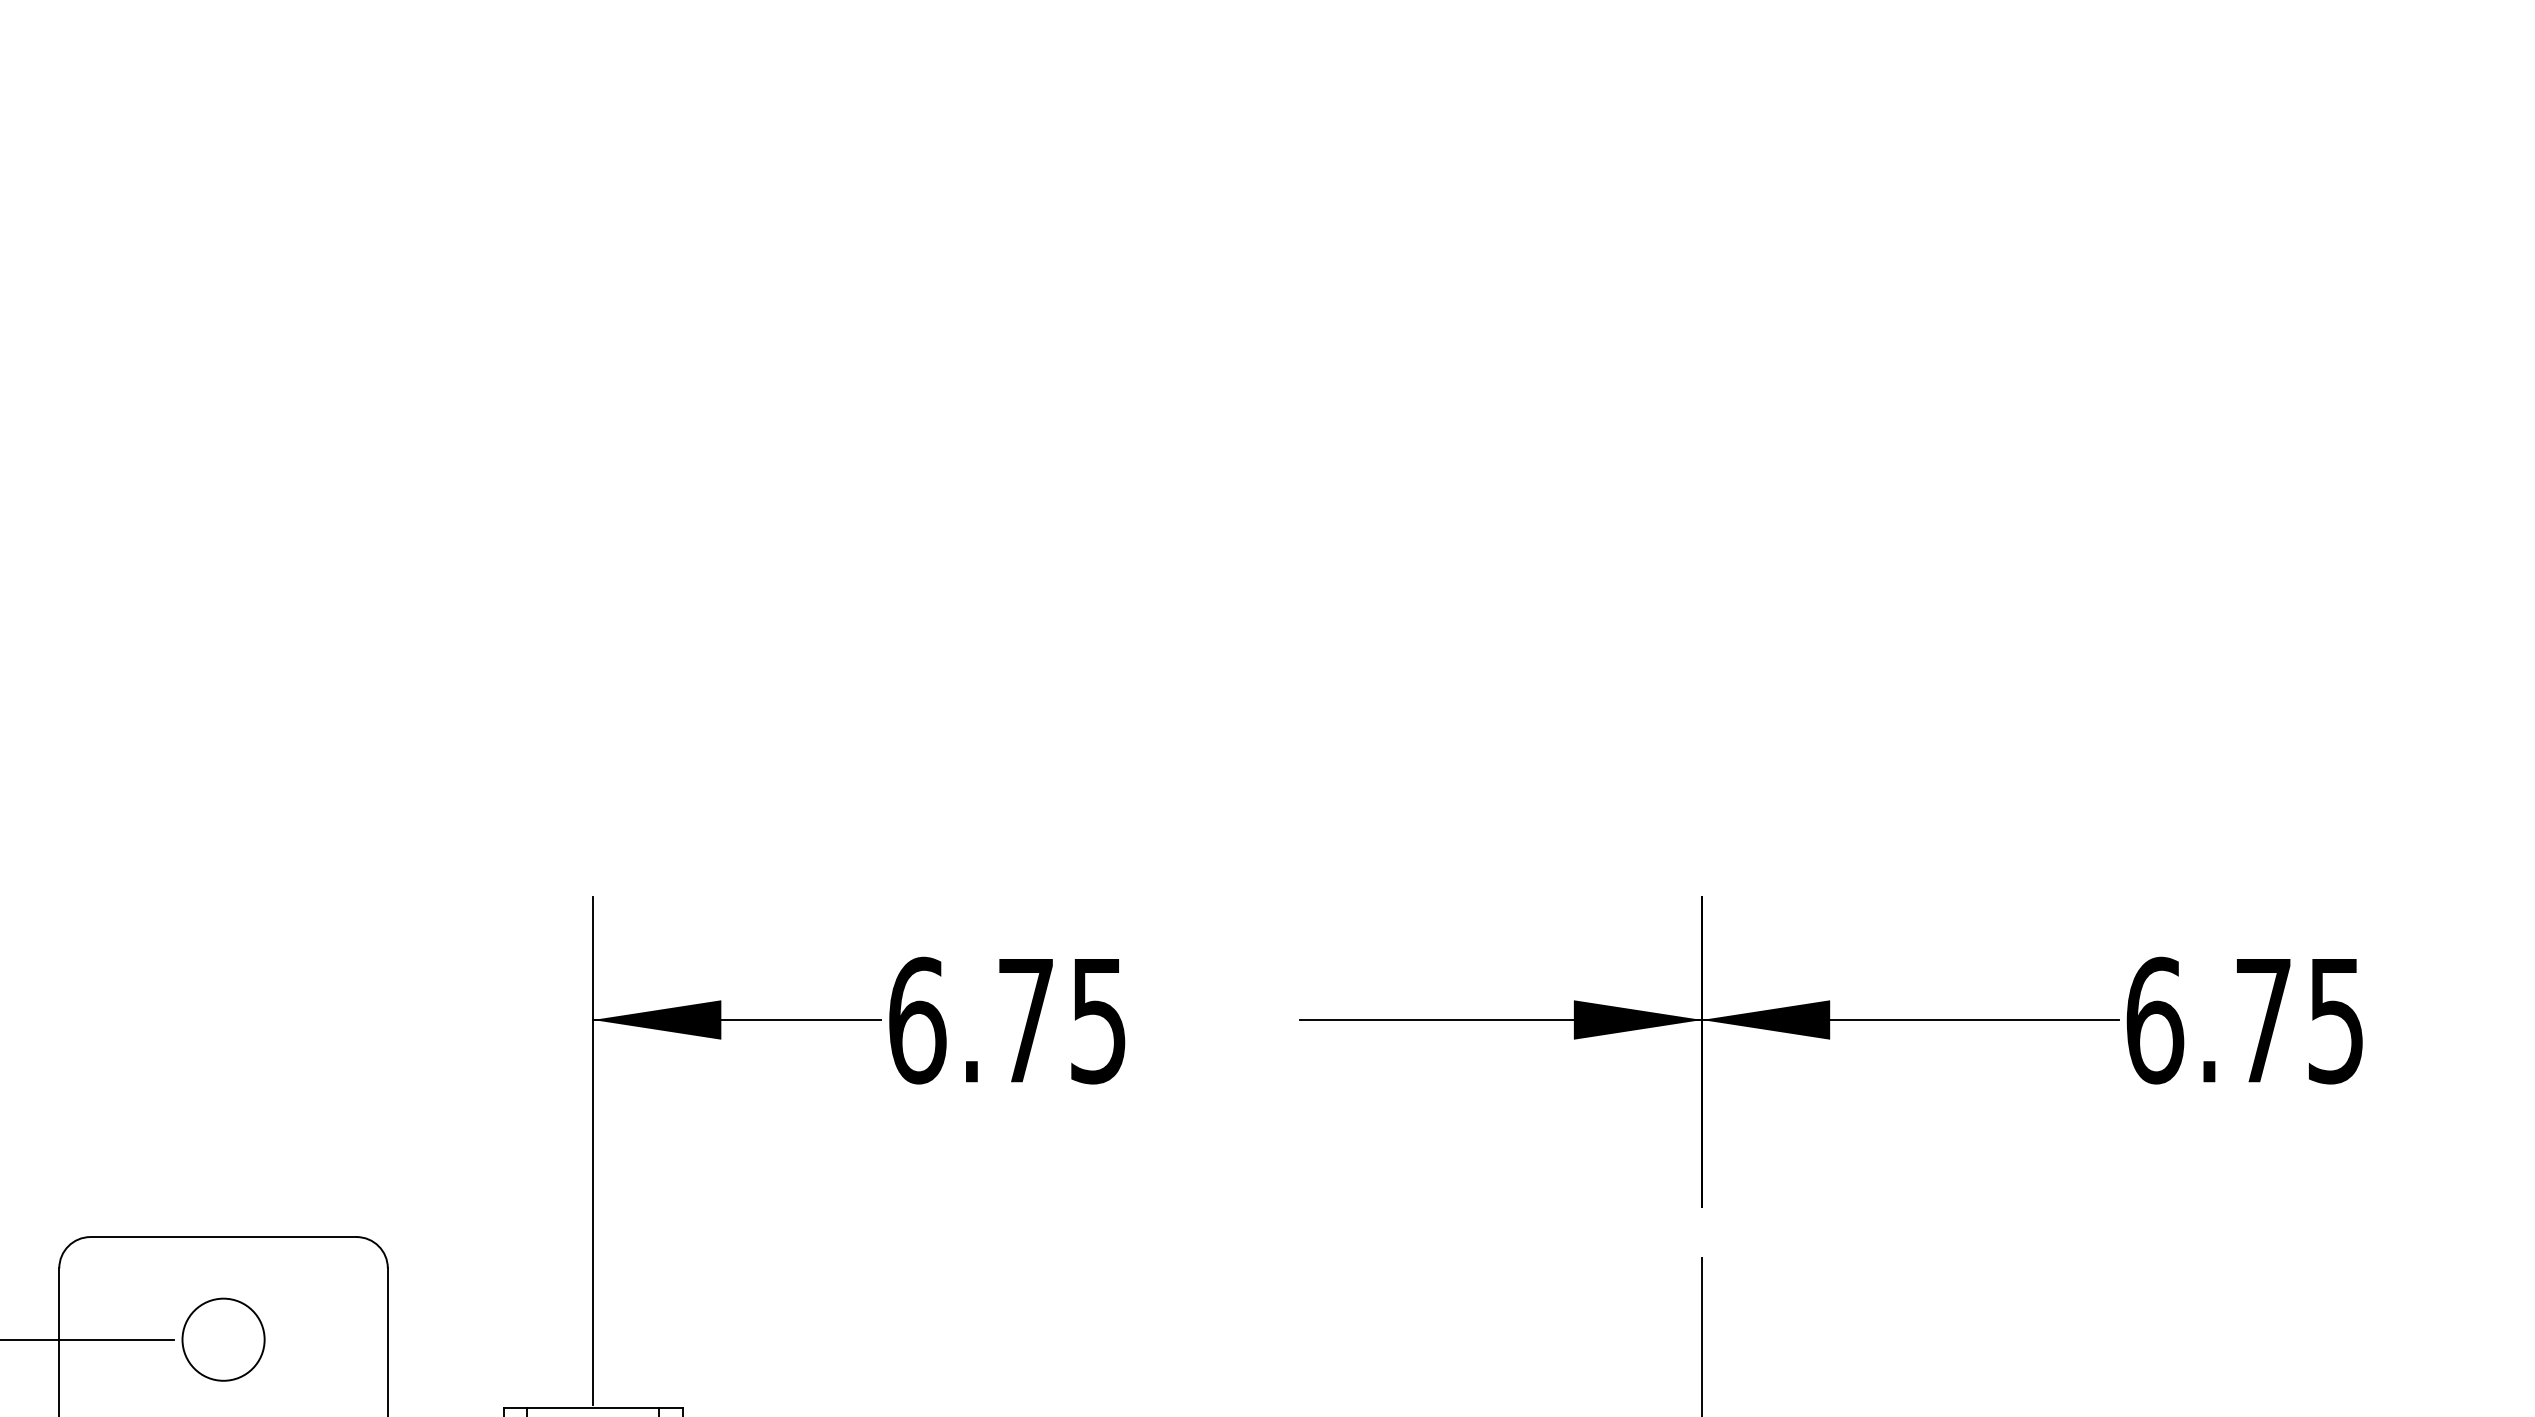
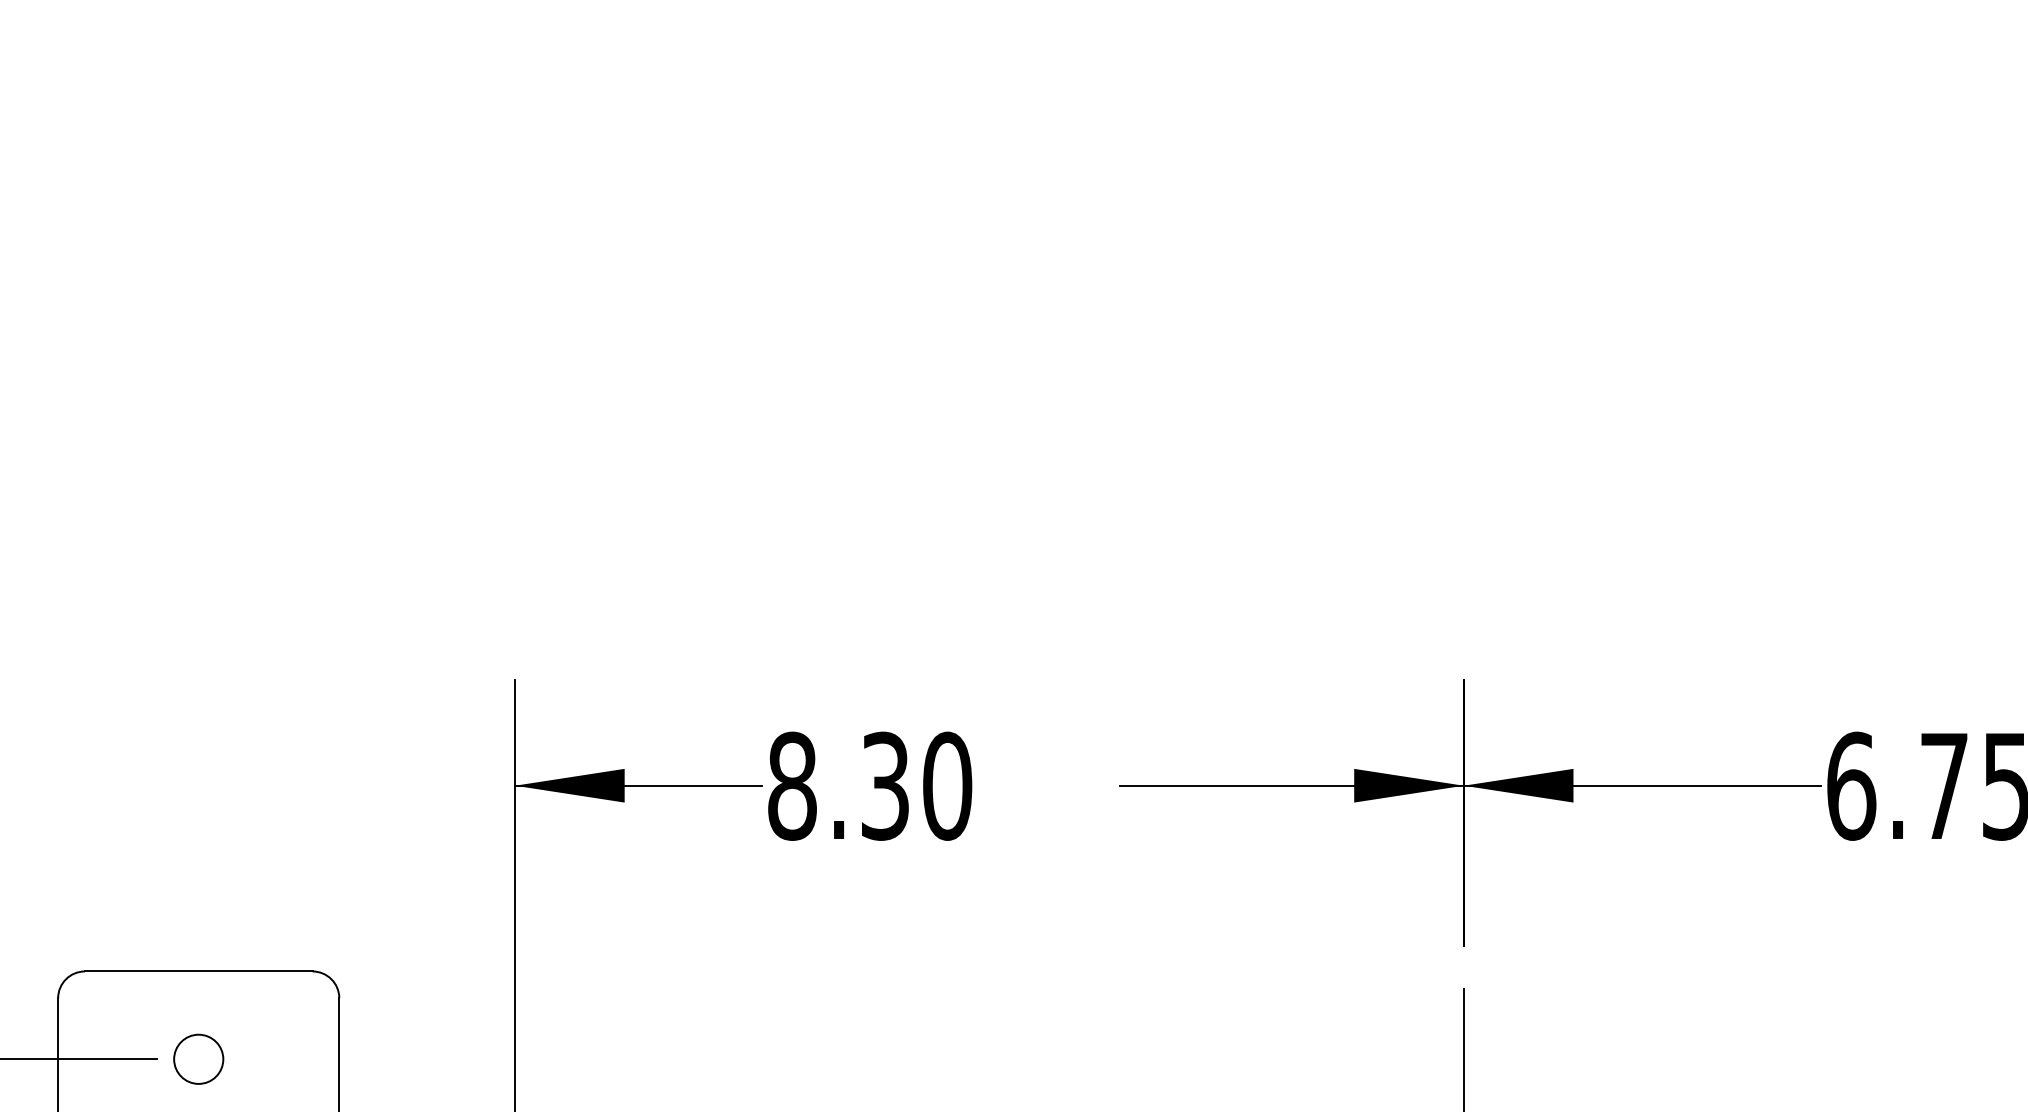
text: (1008, 1020) -> (870, 786), 6.75 -> 8.30
circle: (223, 1339) -> (198, 1059), size x0.7

